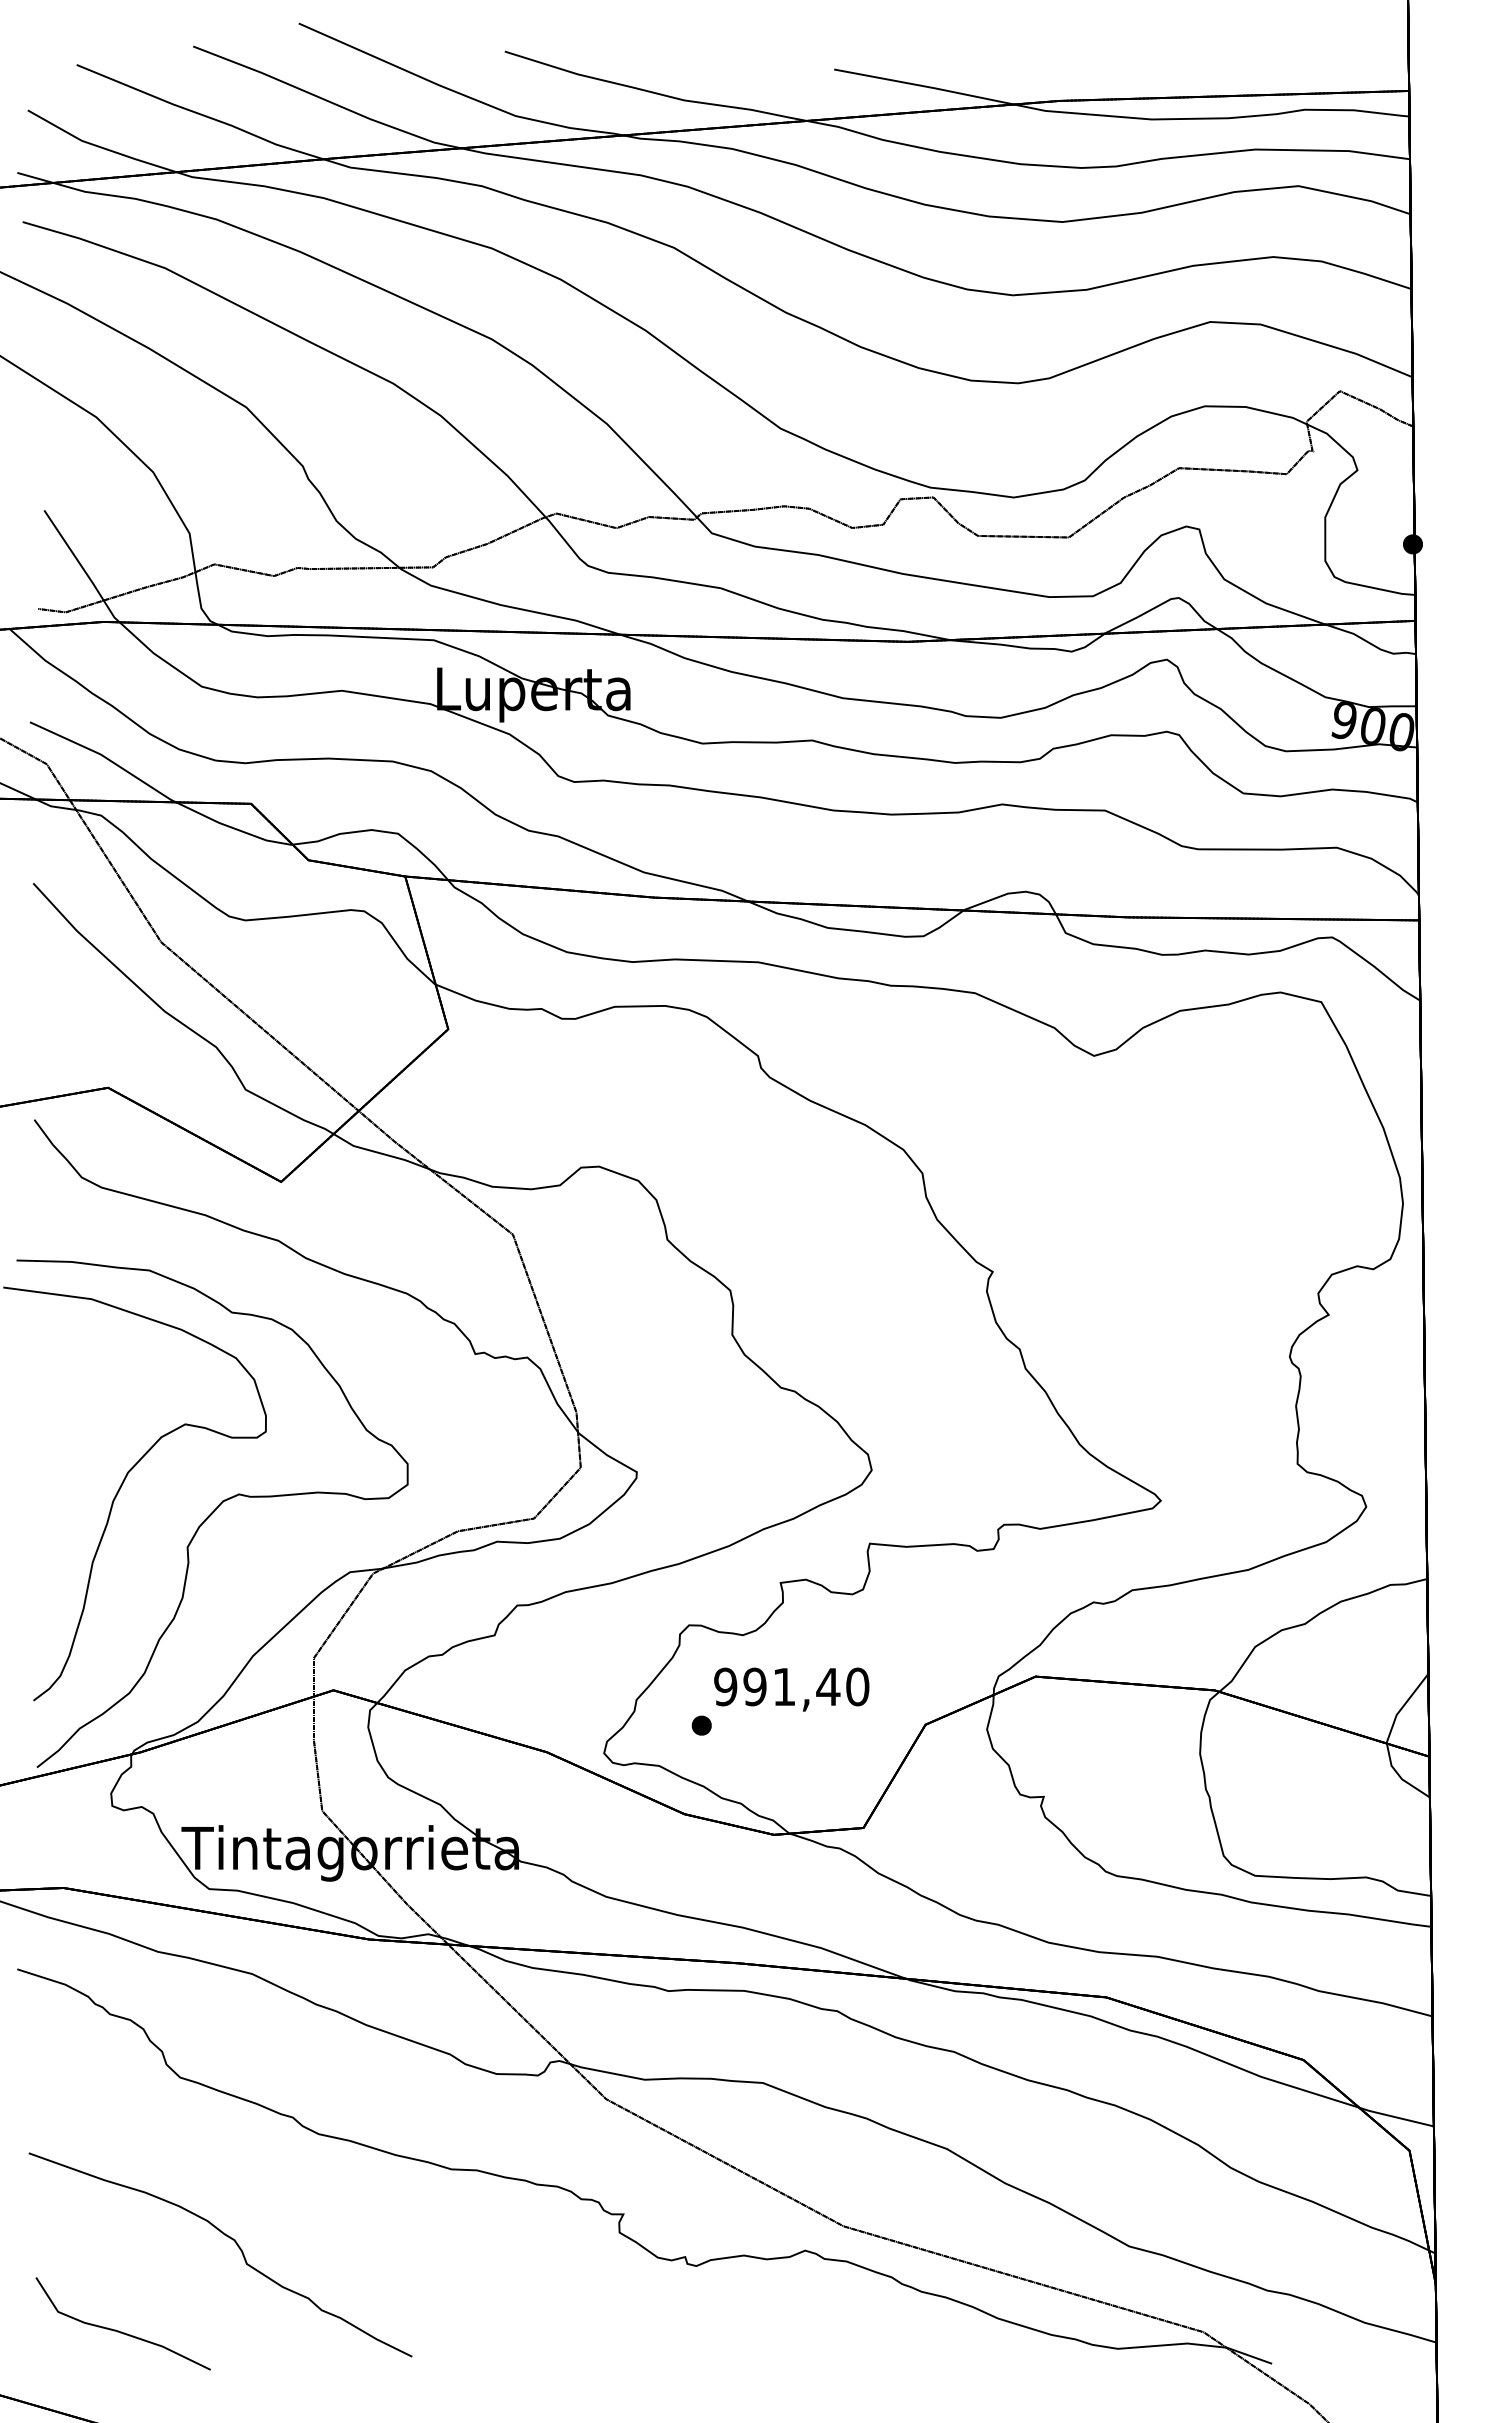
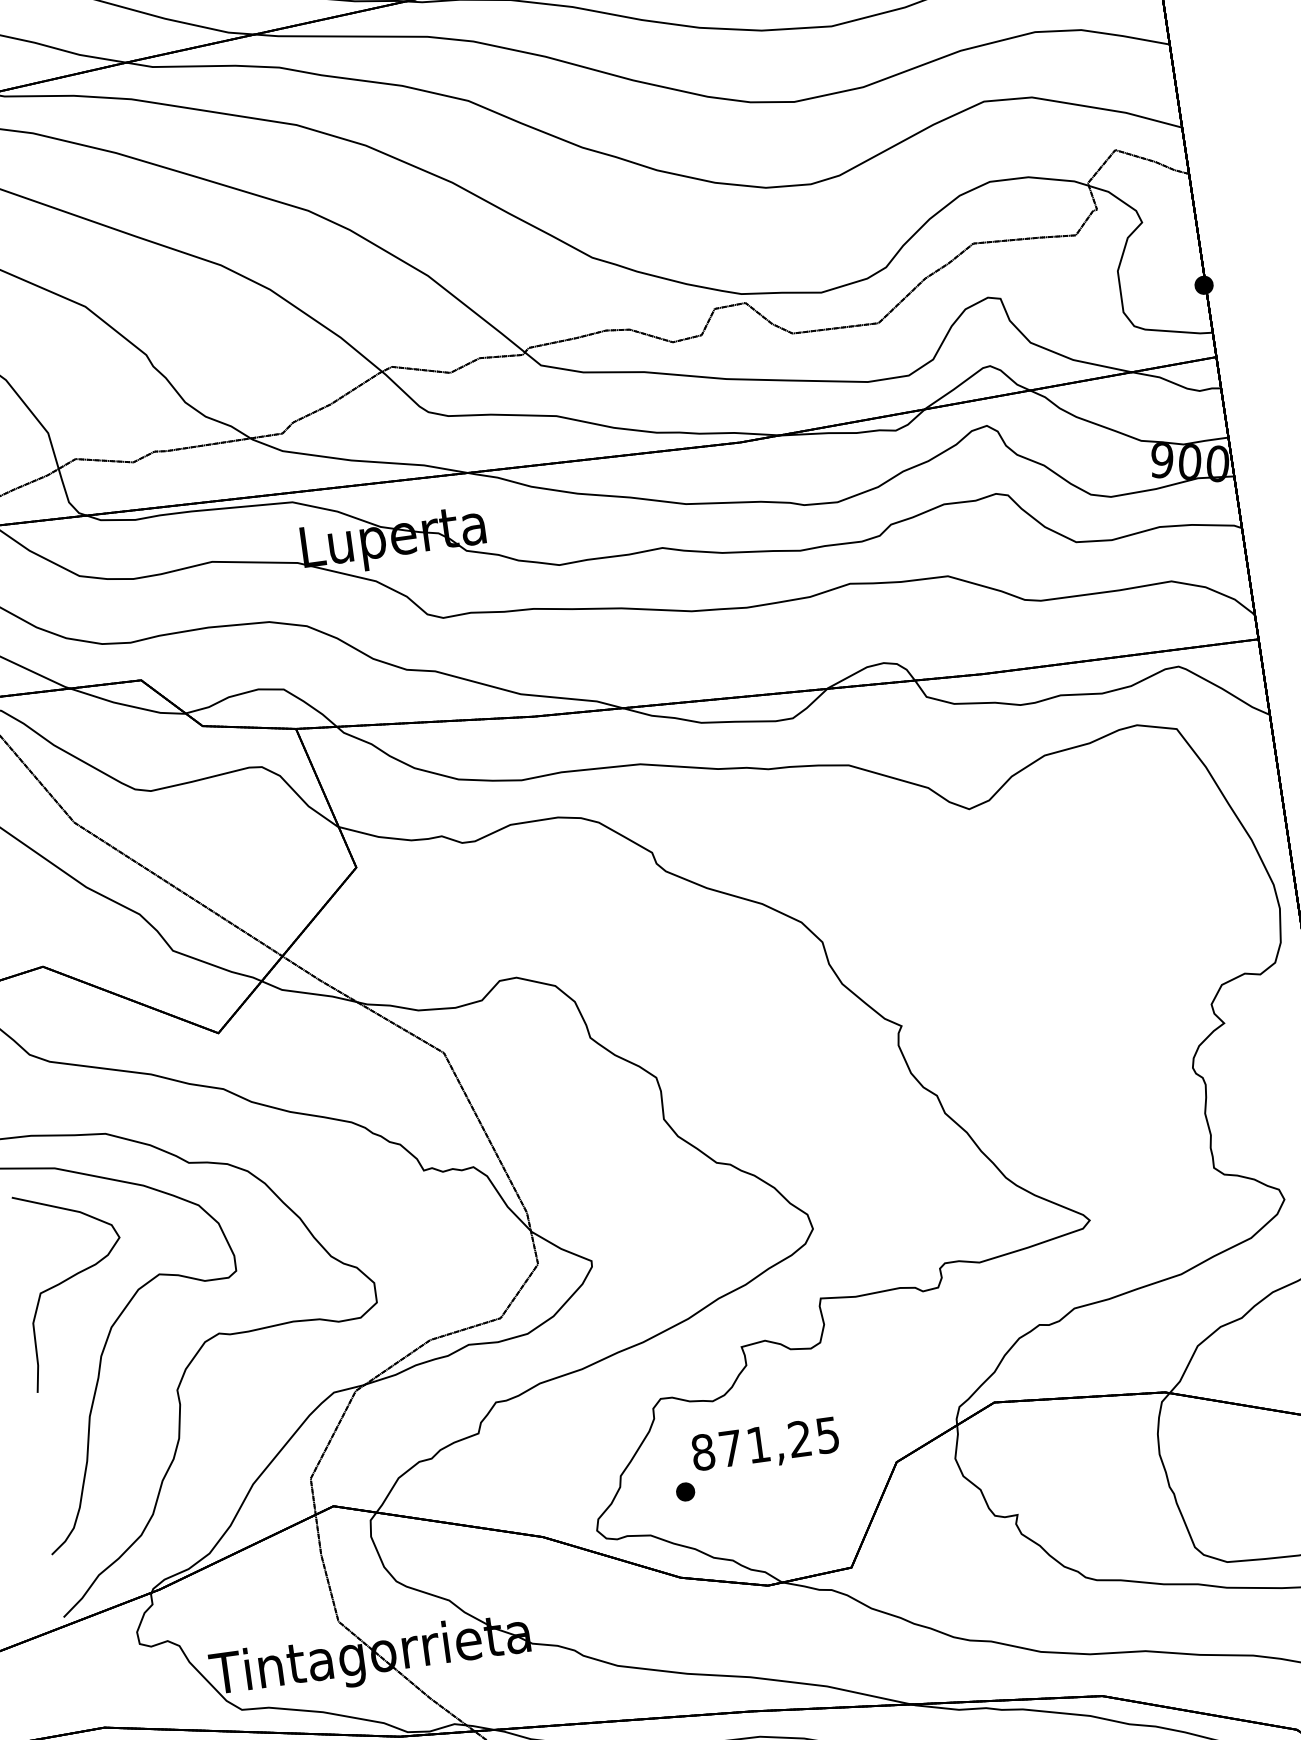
curve: (91, 1416) -> (69, 1279), added
text: (791, 1686) -> (765, 1443), 991,40 -> 871,25

